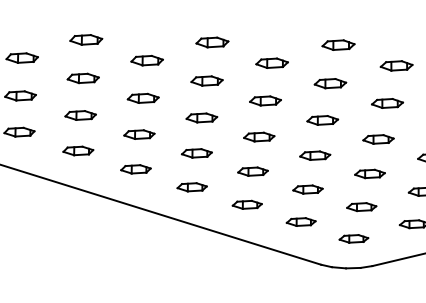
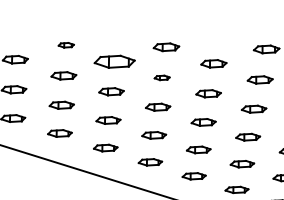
part: (86, 39) -> (66, 44), size x0.6
part: (146, 60) -> (114, 61), size x1.6
part: (206, 80) -> (161, 77), size x0.6

